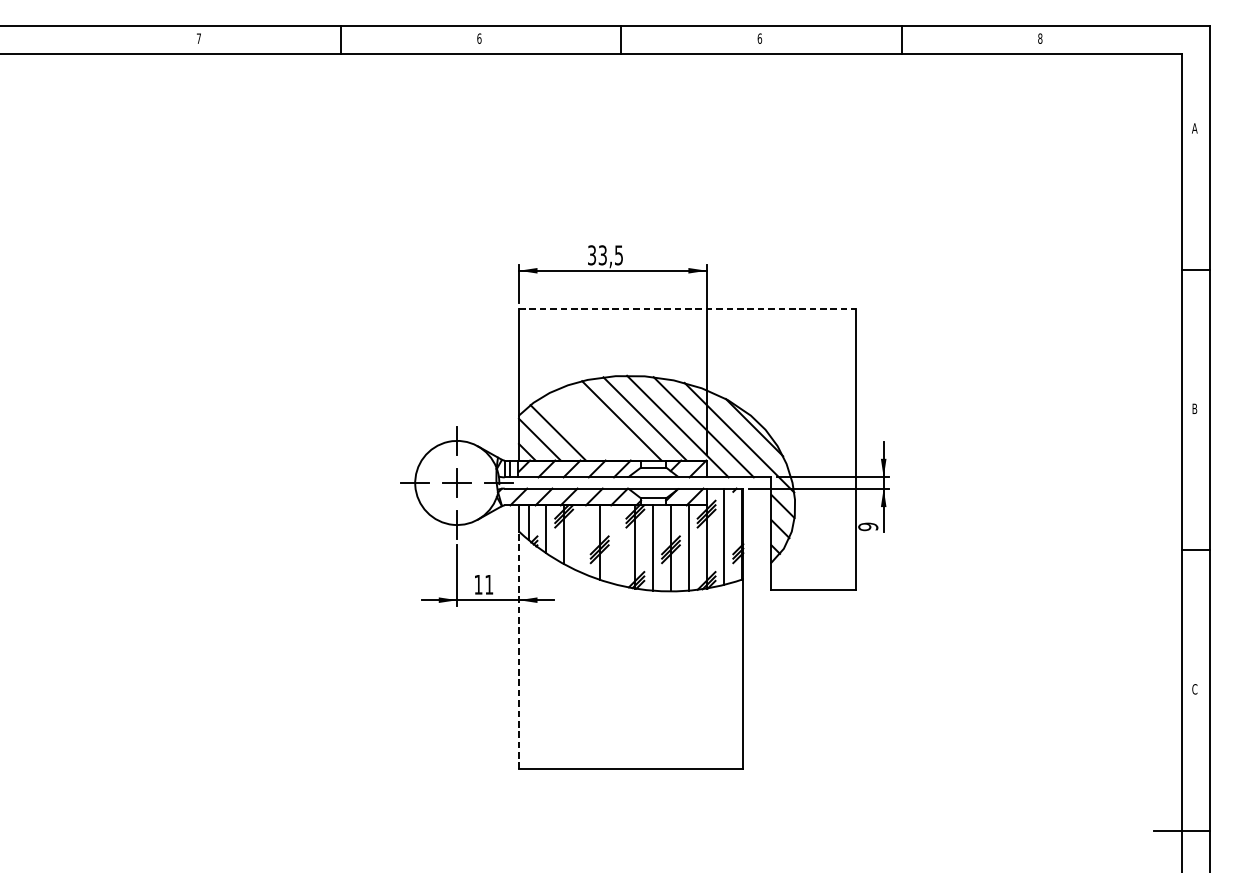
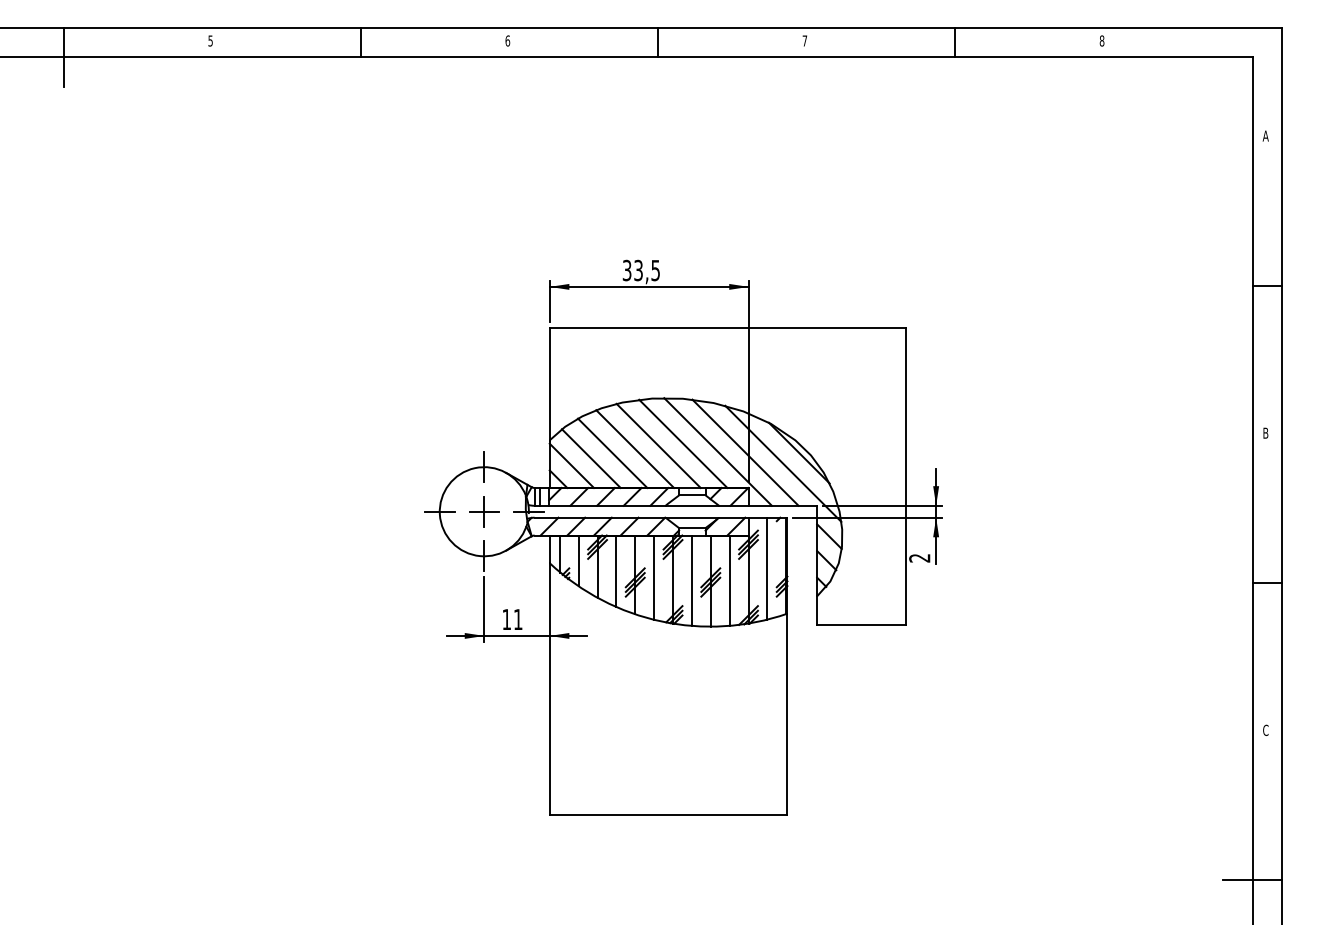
text: (198, 38) -> (210, 40), 7 -> 5
text: (759, 38) -> (804, 40), 6 -> 7
line: (61, 53) -> (64, 56), added
line: (687, 309) -> (728, 327), dashed -> solid
line: (599, 423) -> (635, 448), added
line: (578, 427) -> (612, 452), added
text: (867, 526) -> (919, 557), 9 -> 2
line: (582, 538) -> (616, 570), added
line: (617, 545) -> (654, 577), added
line: (518, 650) -> (549, 689), dashed -> solid

